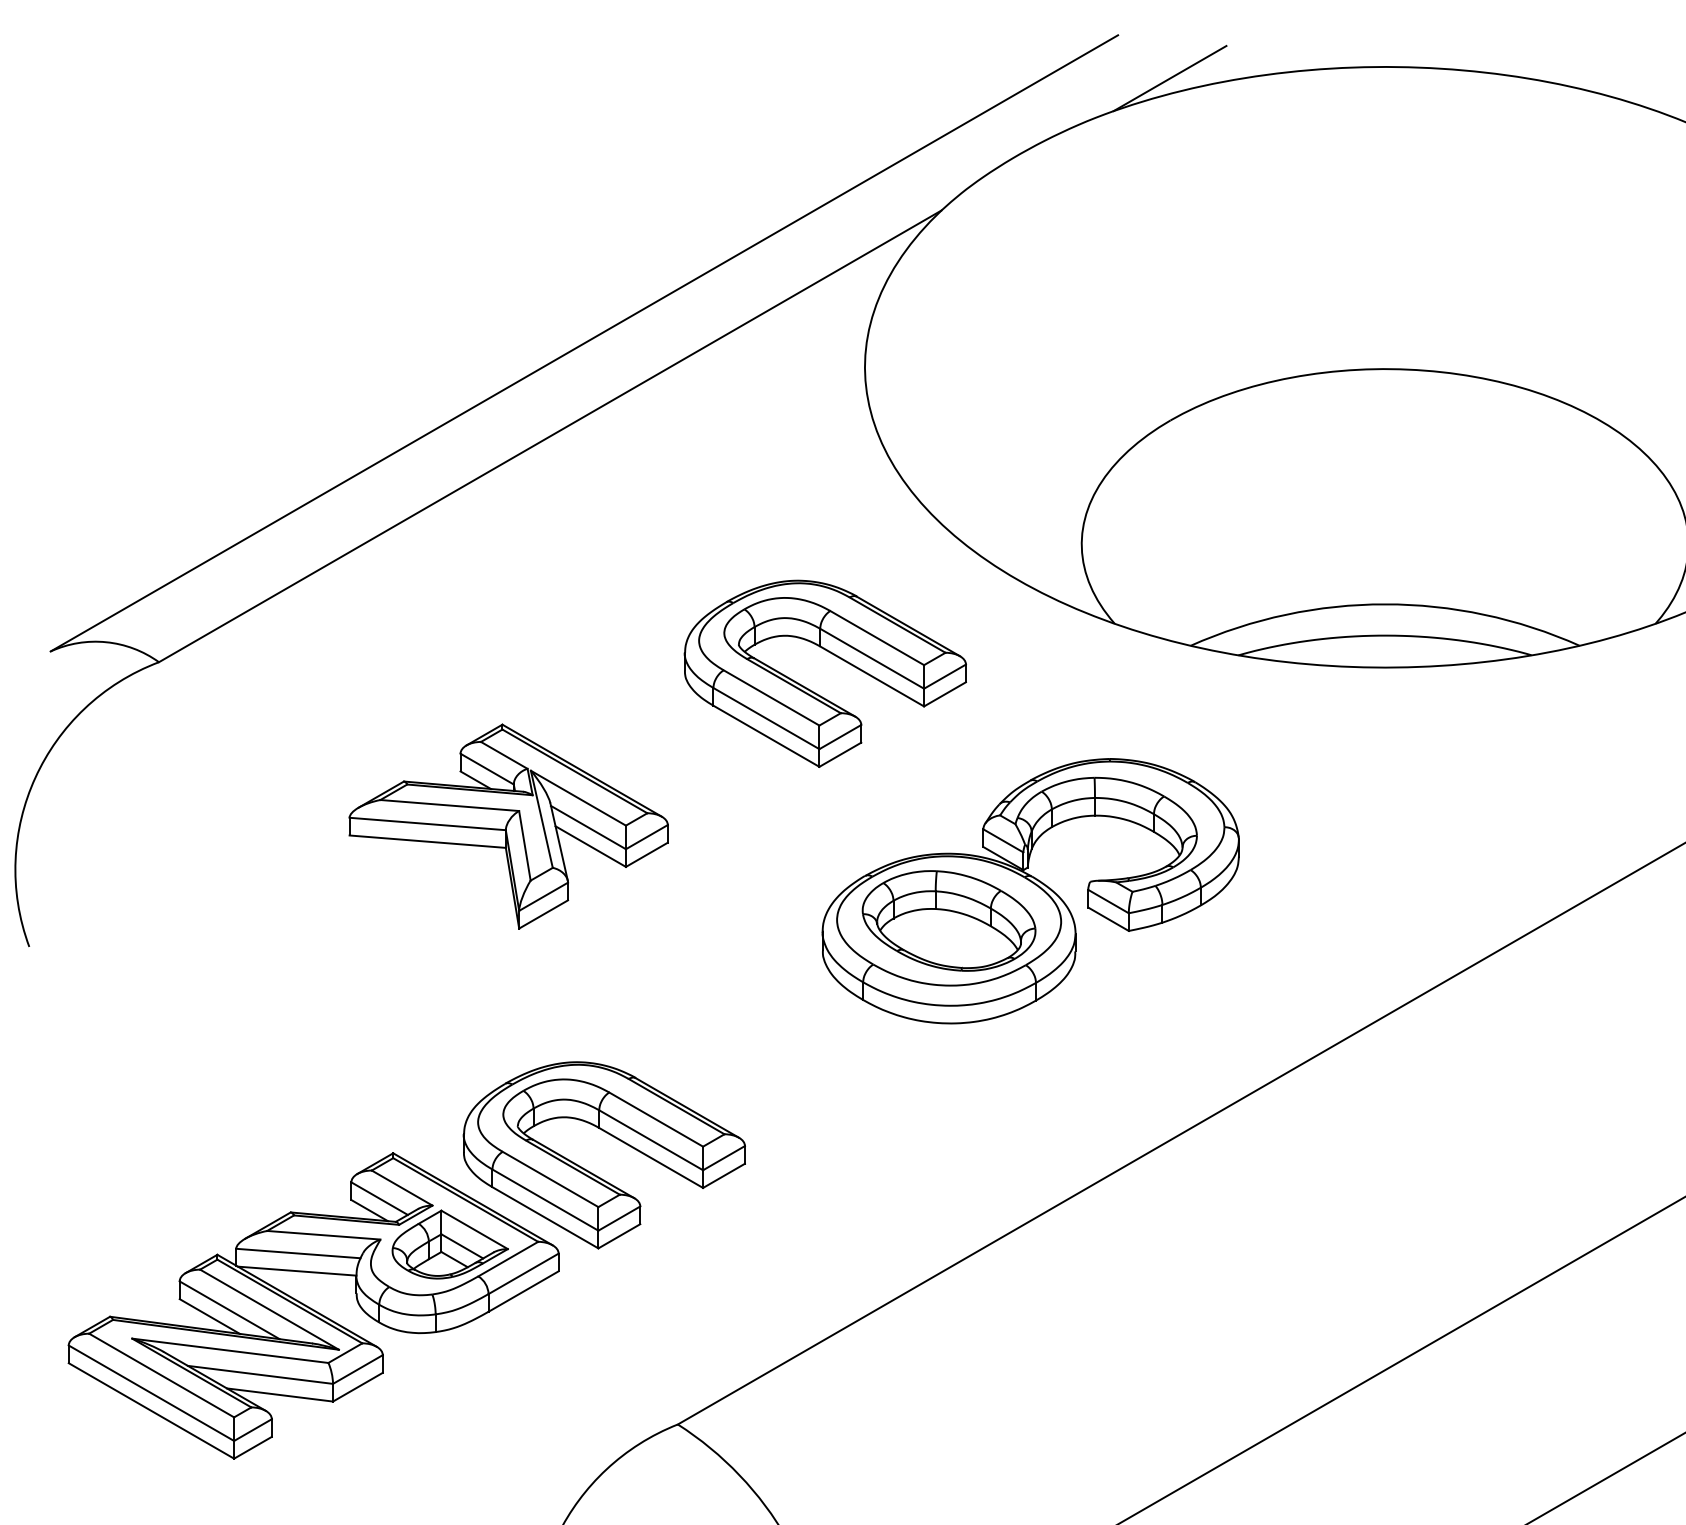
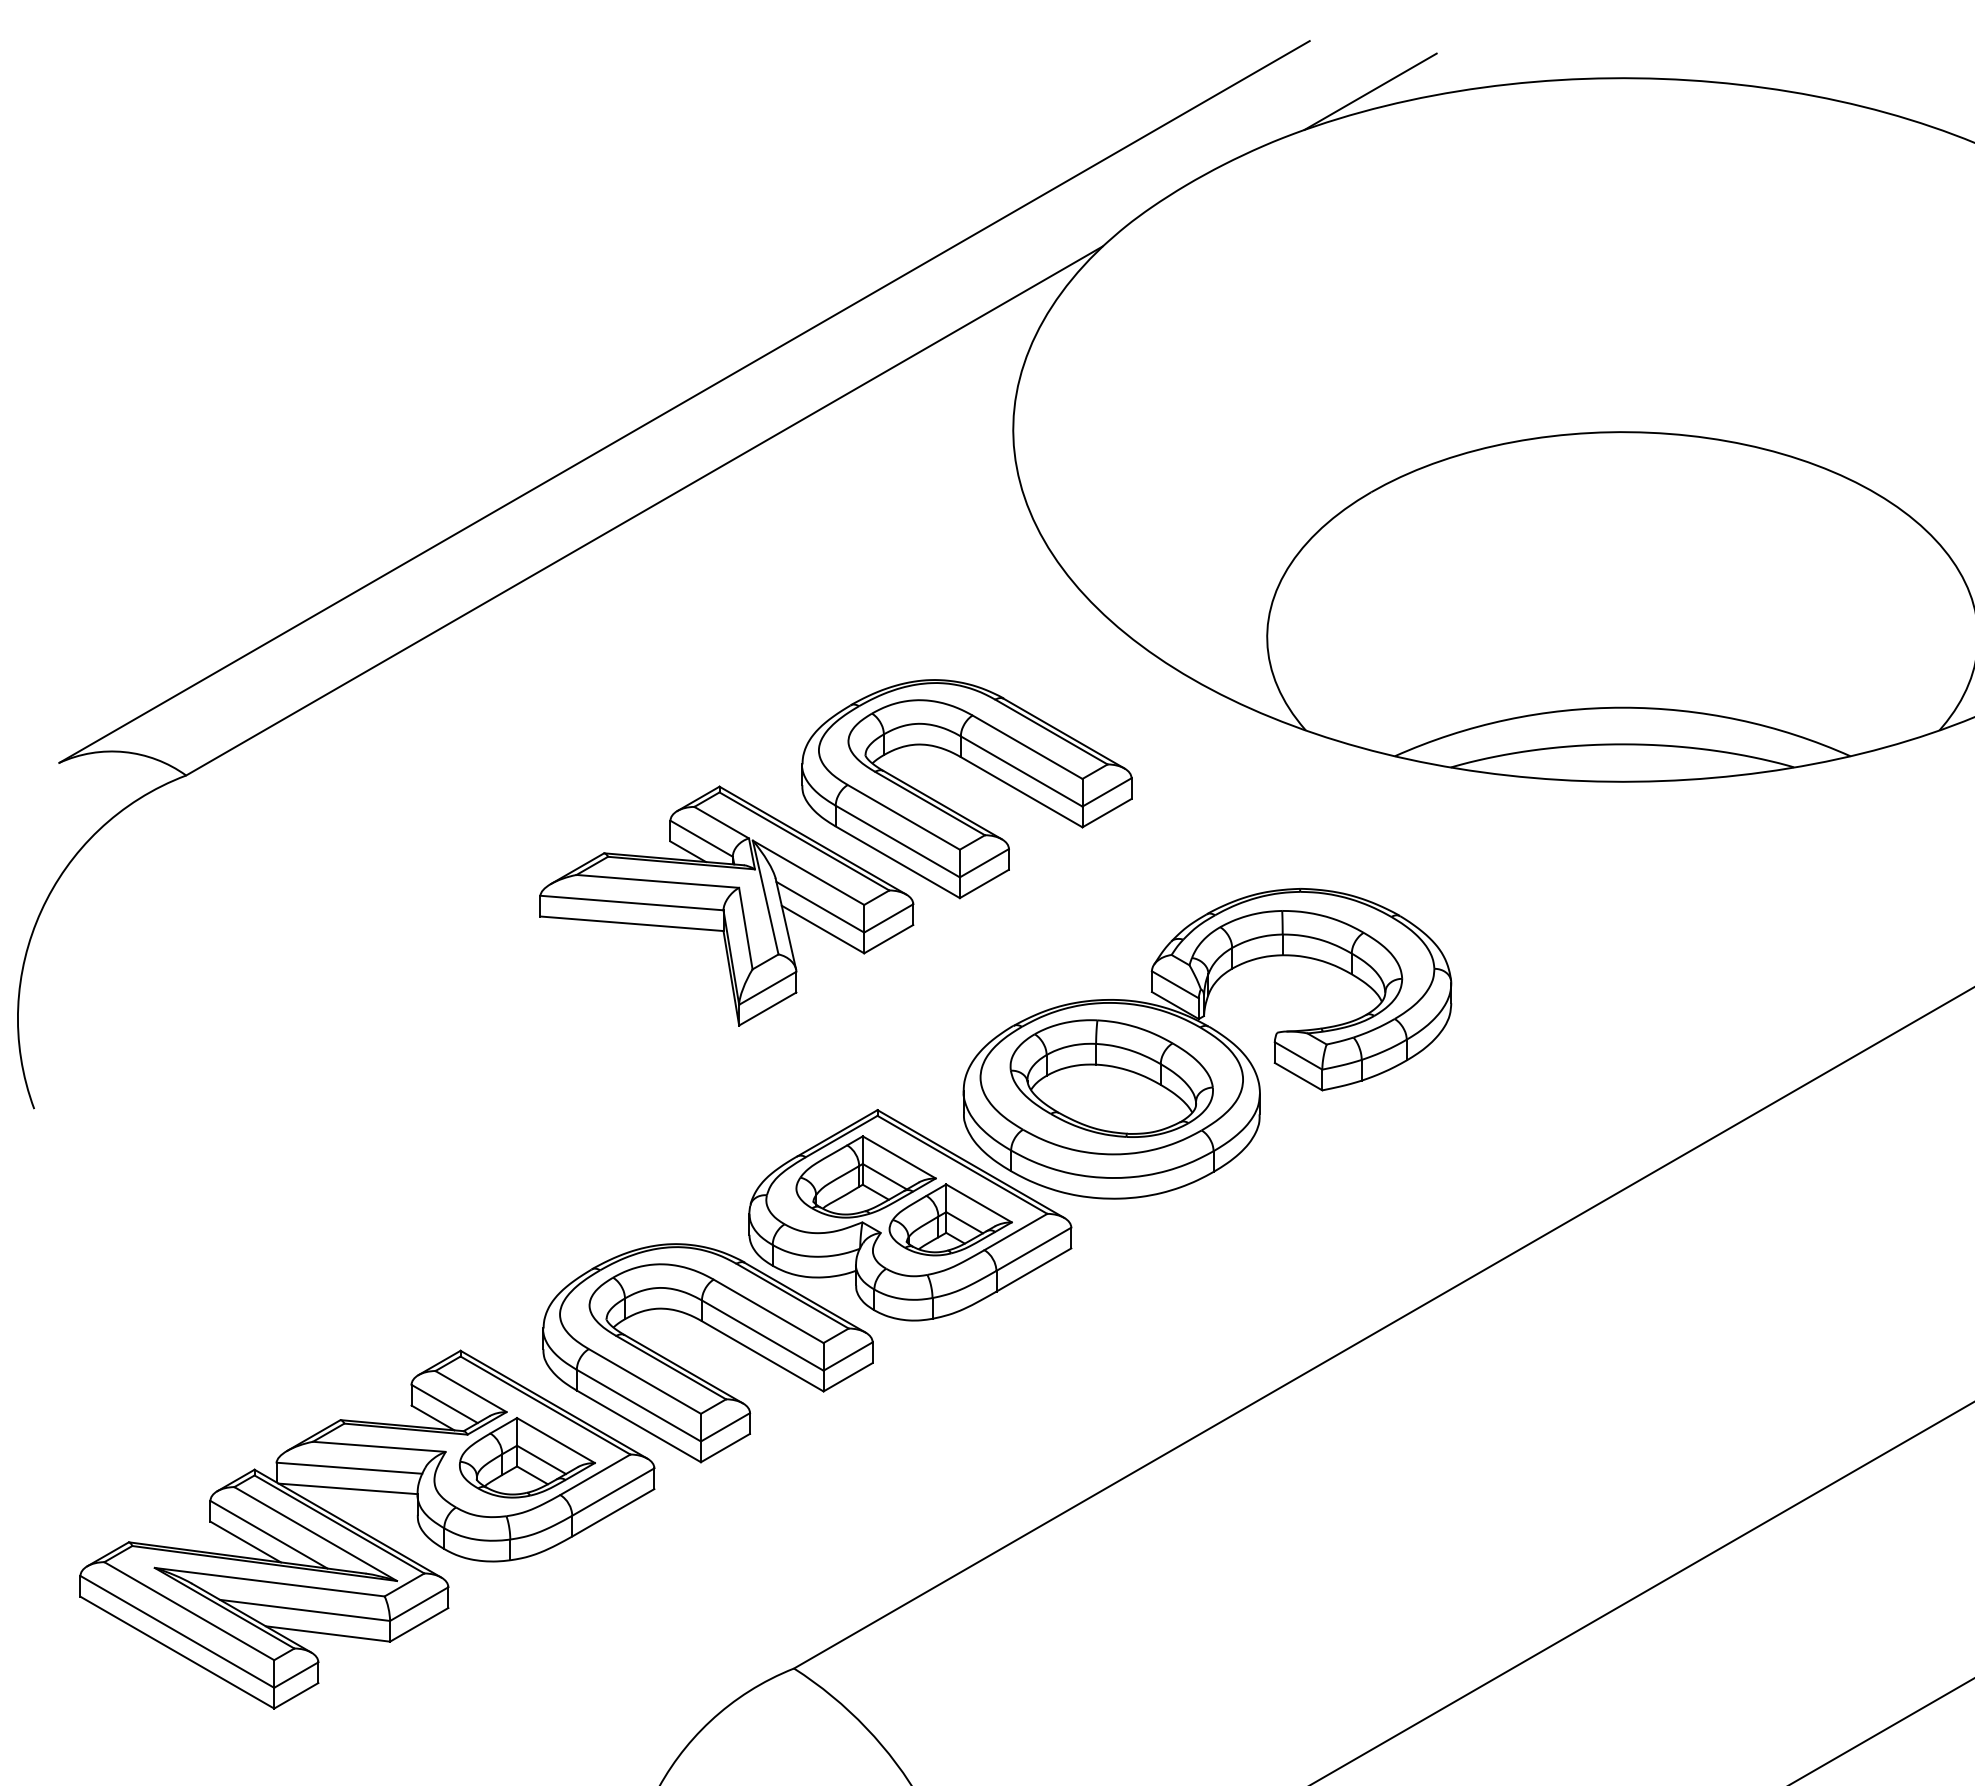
part: (508, 826) -> (726, 905), moved
part: (777, 1037) -> (910, 1215), added

